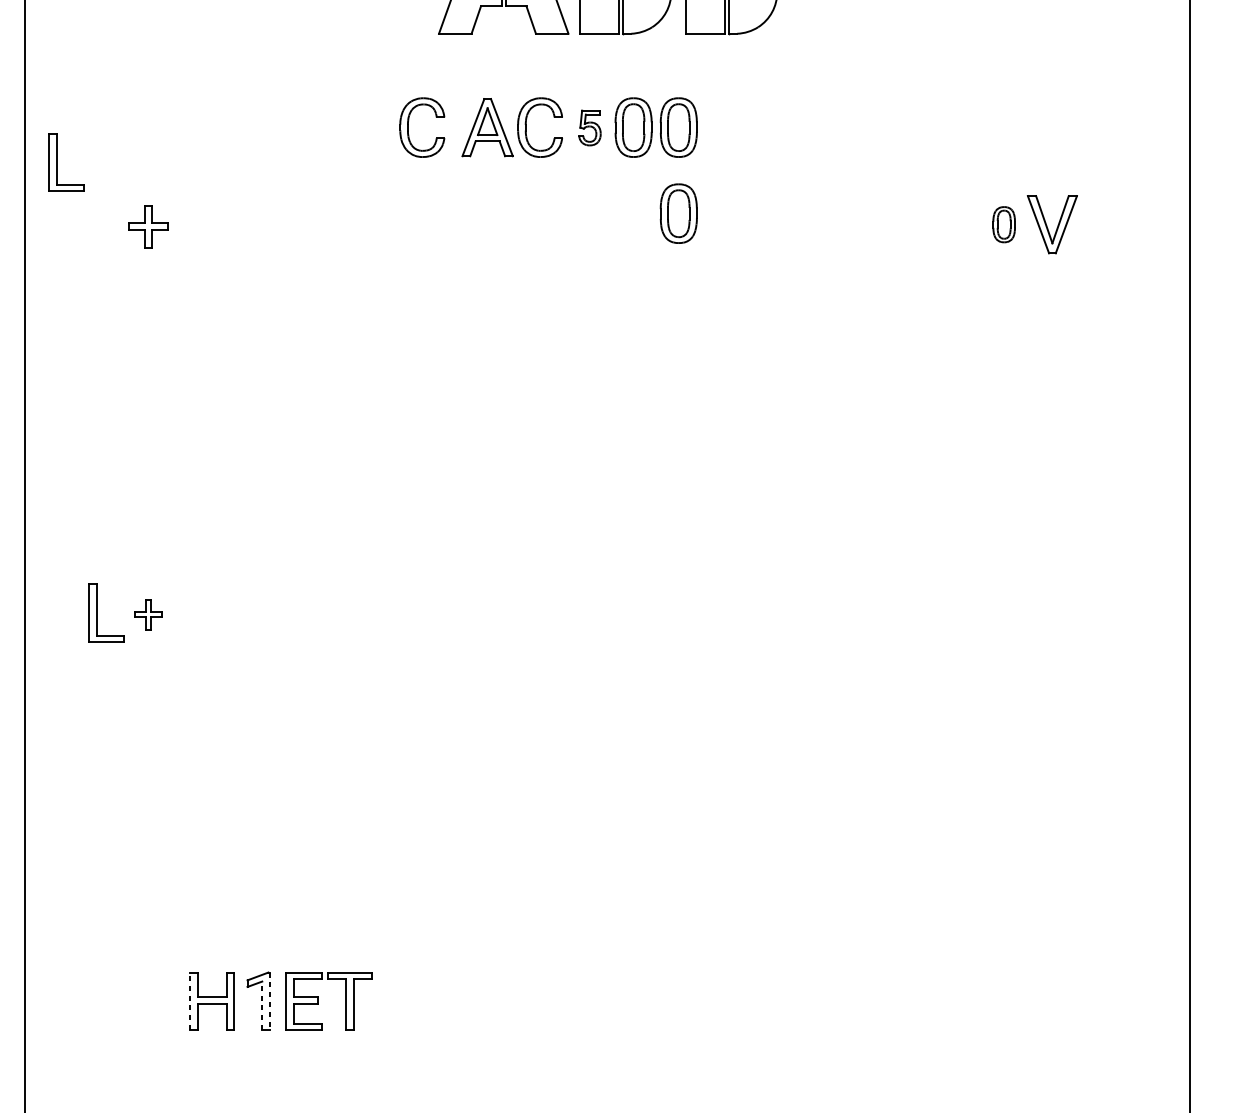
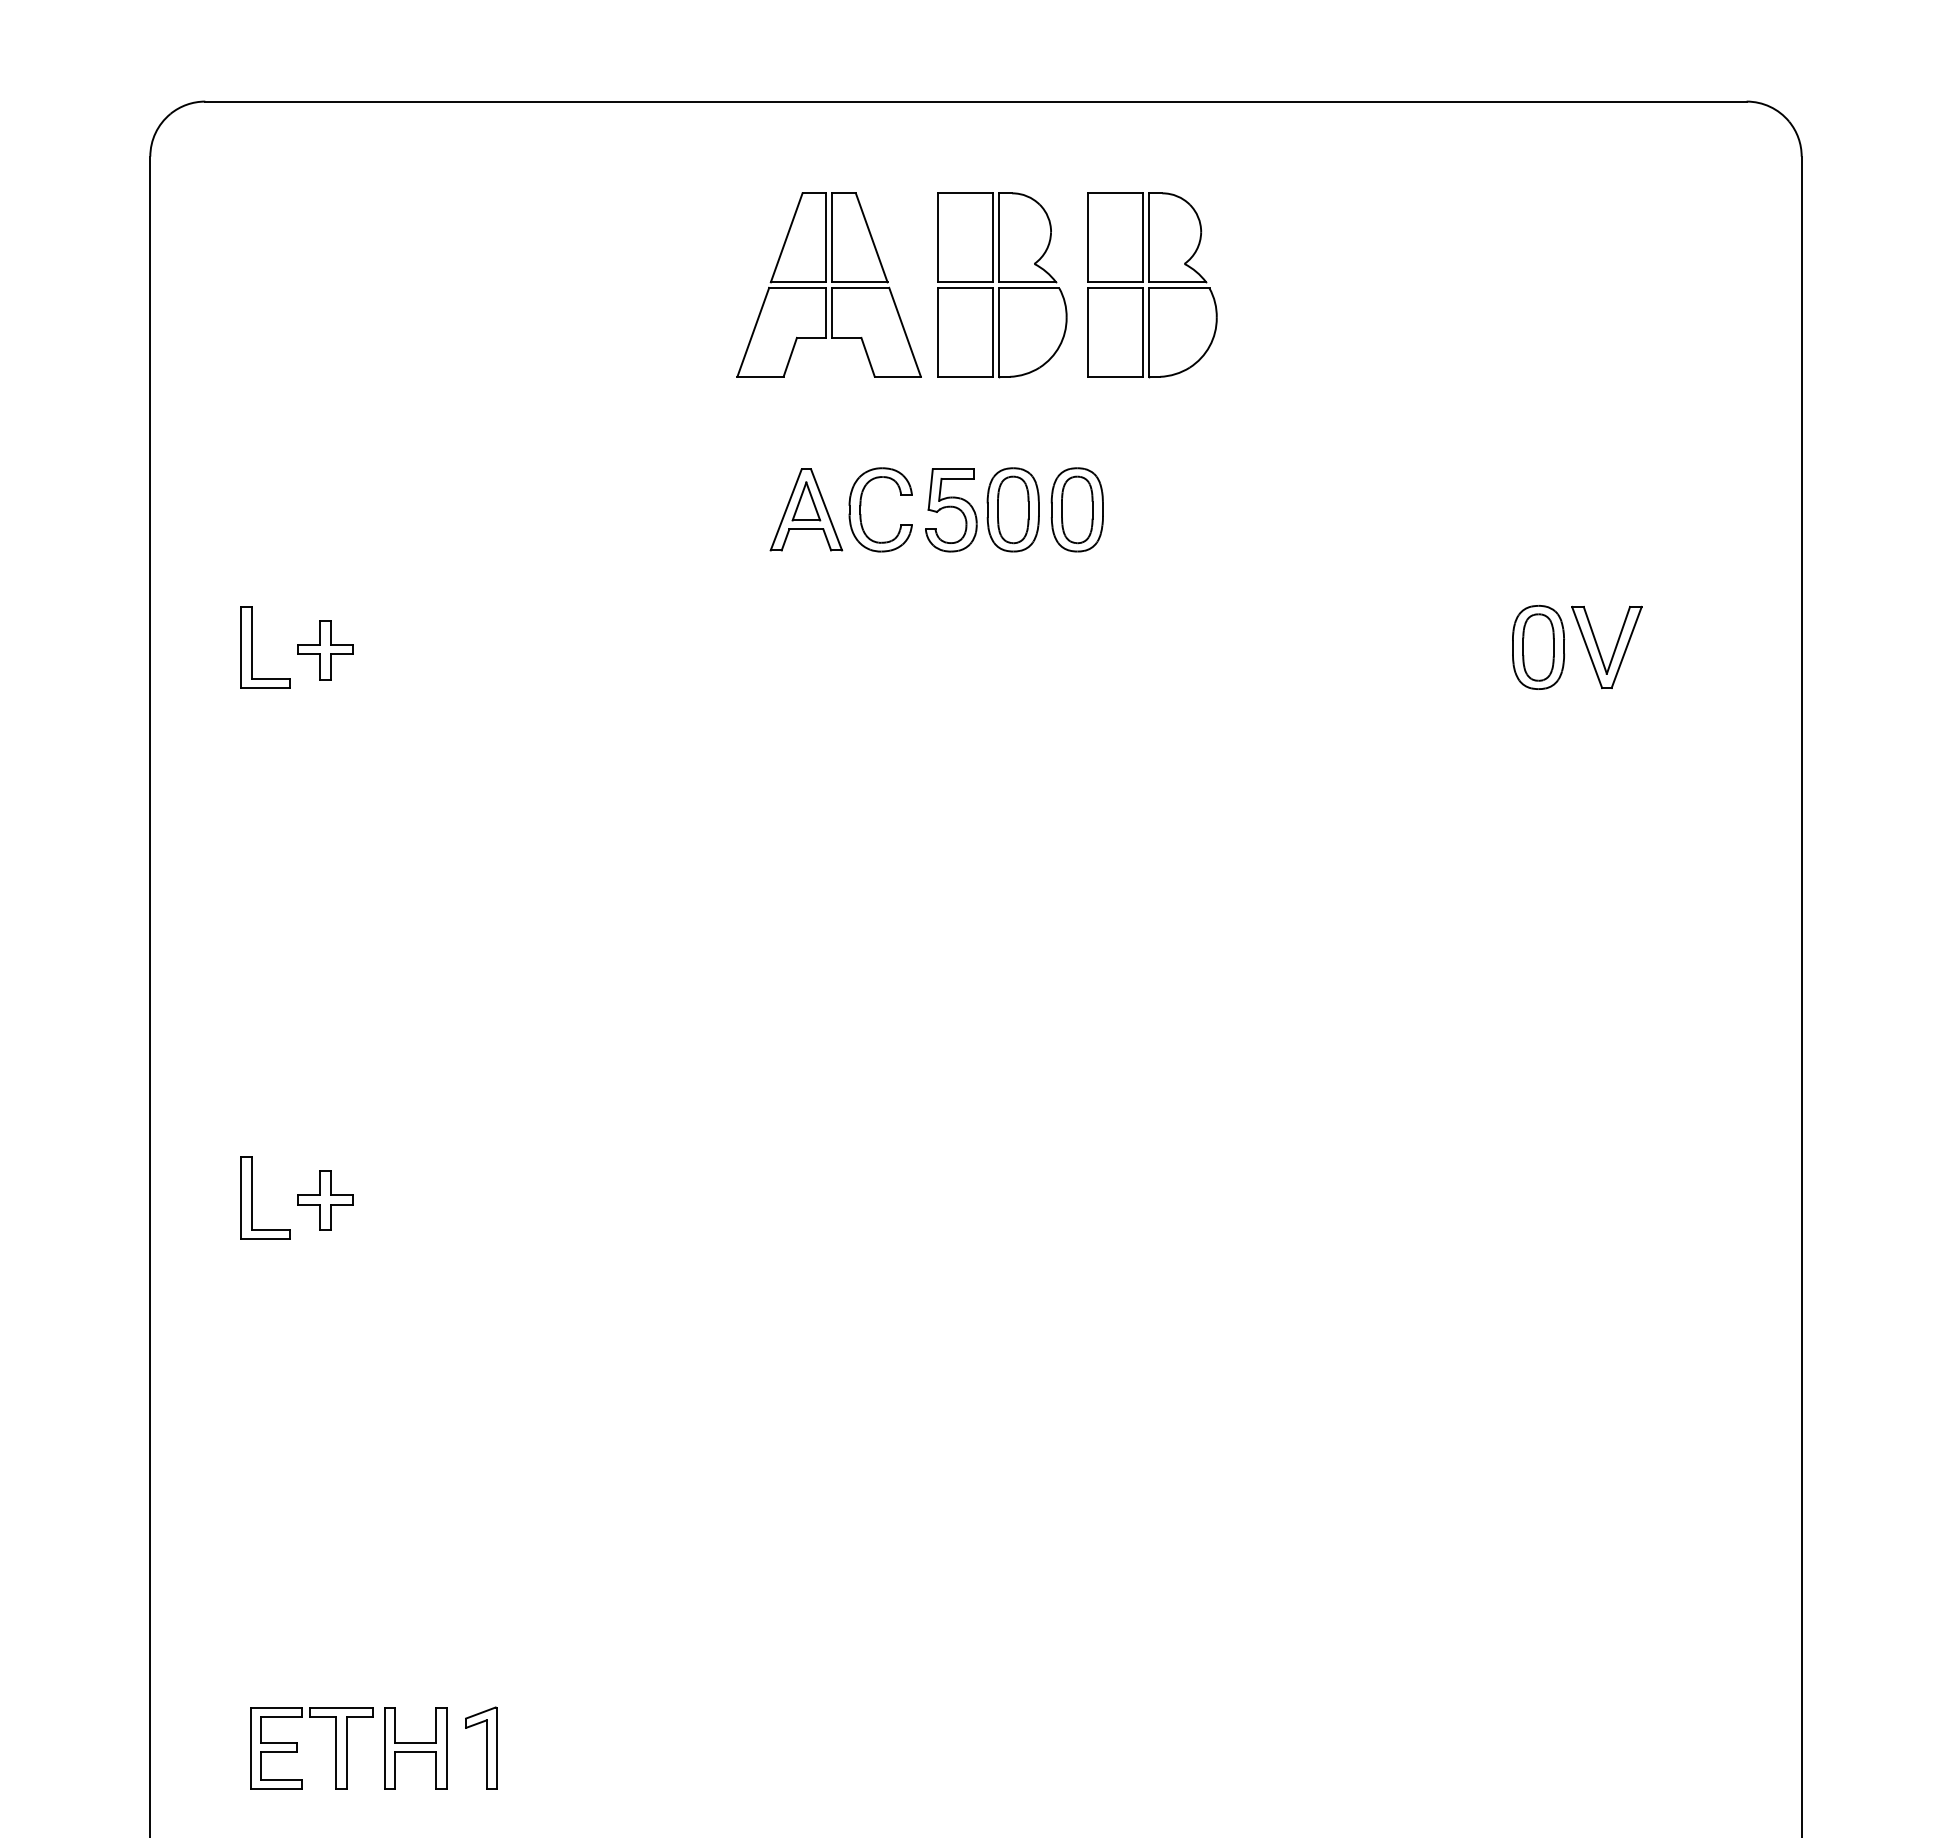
part: (408, 124) -> (694, 505), removed
part: (590, 128) -> (951, 510), size x1.67
part: (57, 162) -> (252, 647), moved
part: (678, 213) -> (1076, 631), removed
part: (1004, 224) -> (1538, 647), size x1.67
part: (148, 614) -> (325, 1200), size x1.43
line: (190, 1001) -> (384, 1748), dashed -> solid
line: (269, 1001) -> (497, 1748), dashed -> solid
part: (319, 1001) -> (297, 1748), moved
line: (261, 1005) -> (486, 1754), dashed -> solid

